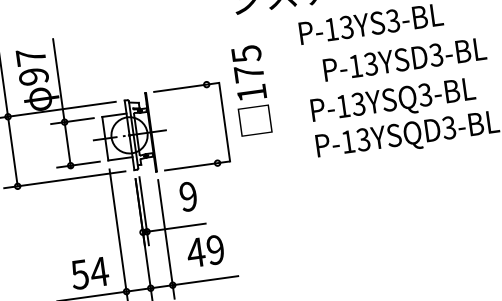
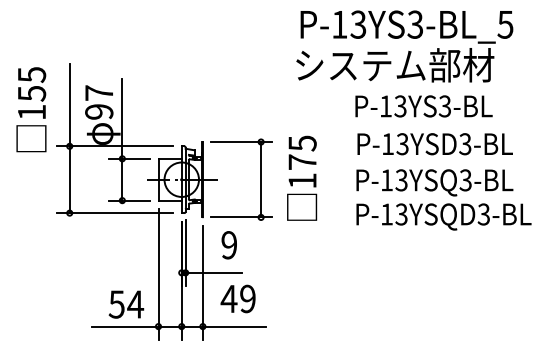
text: (404, 59) -> (434, 144), moved
text: (251, 89) -> (302, 177), moved
line: (225, 121) -> (261, 179), moved

